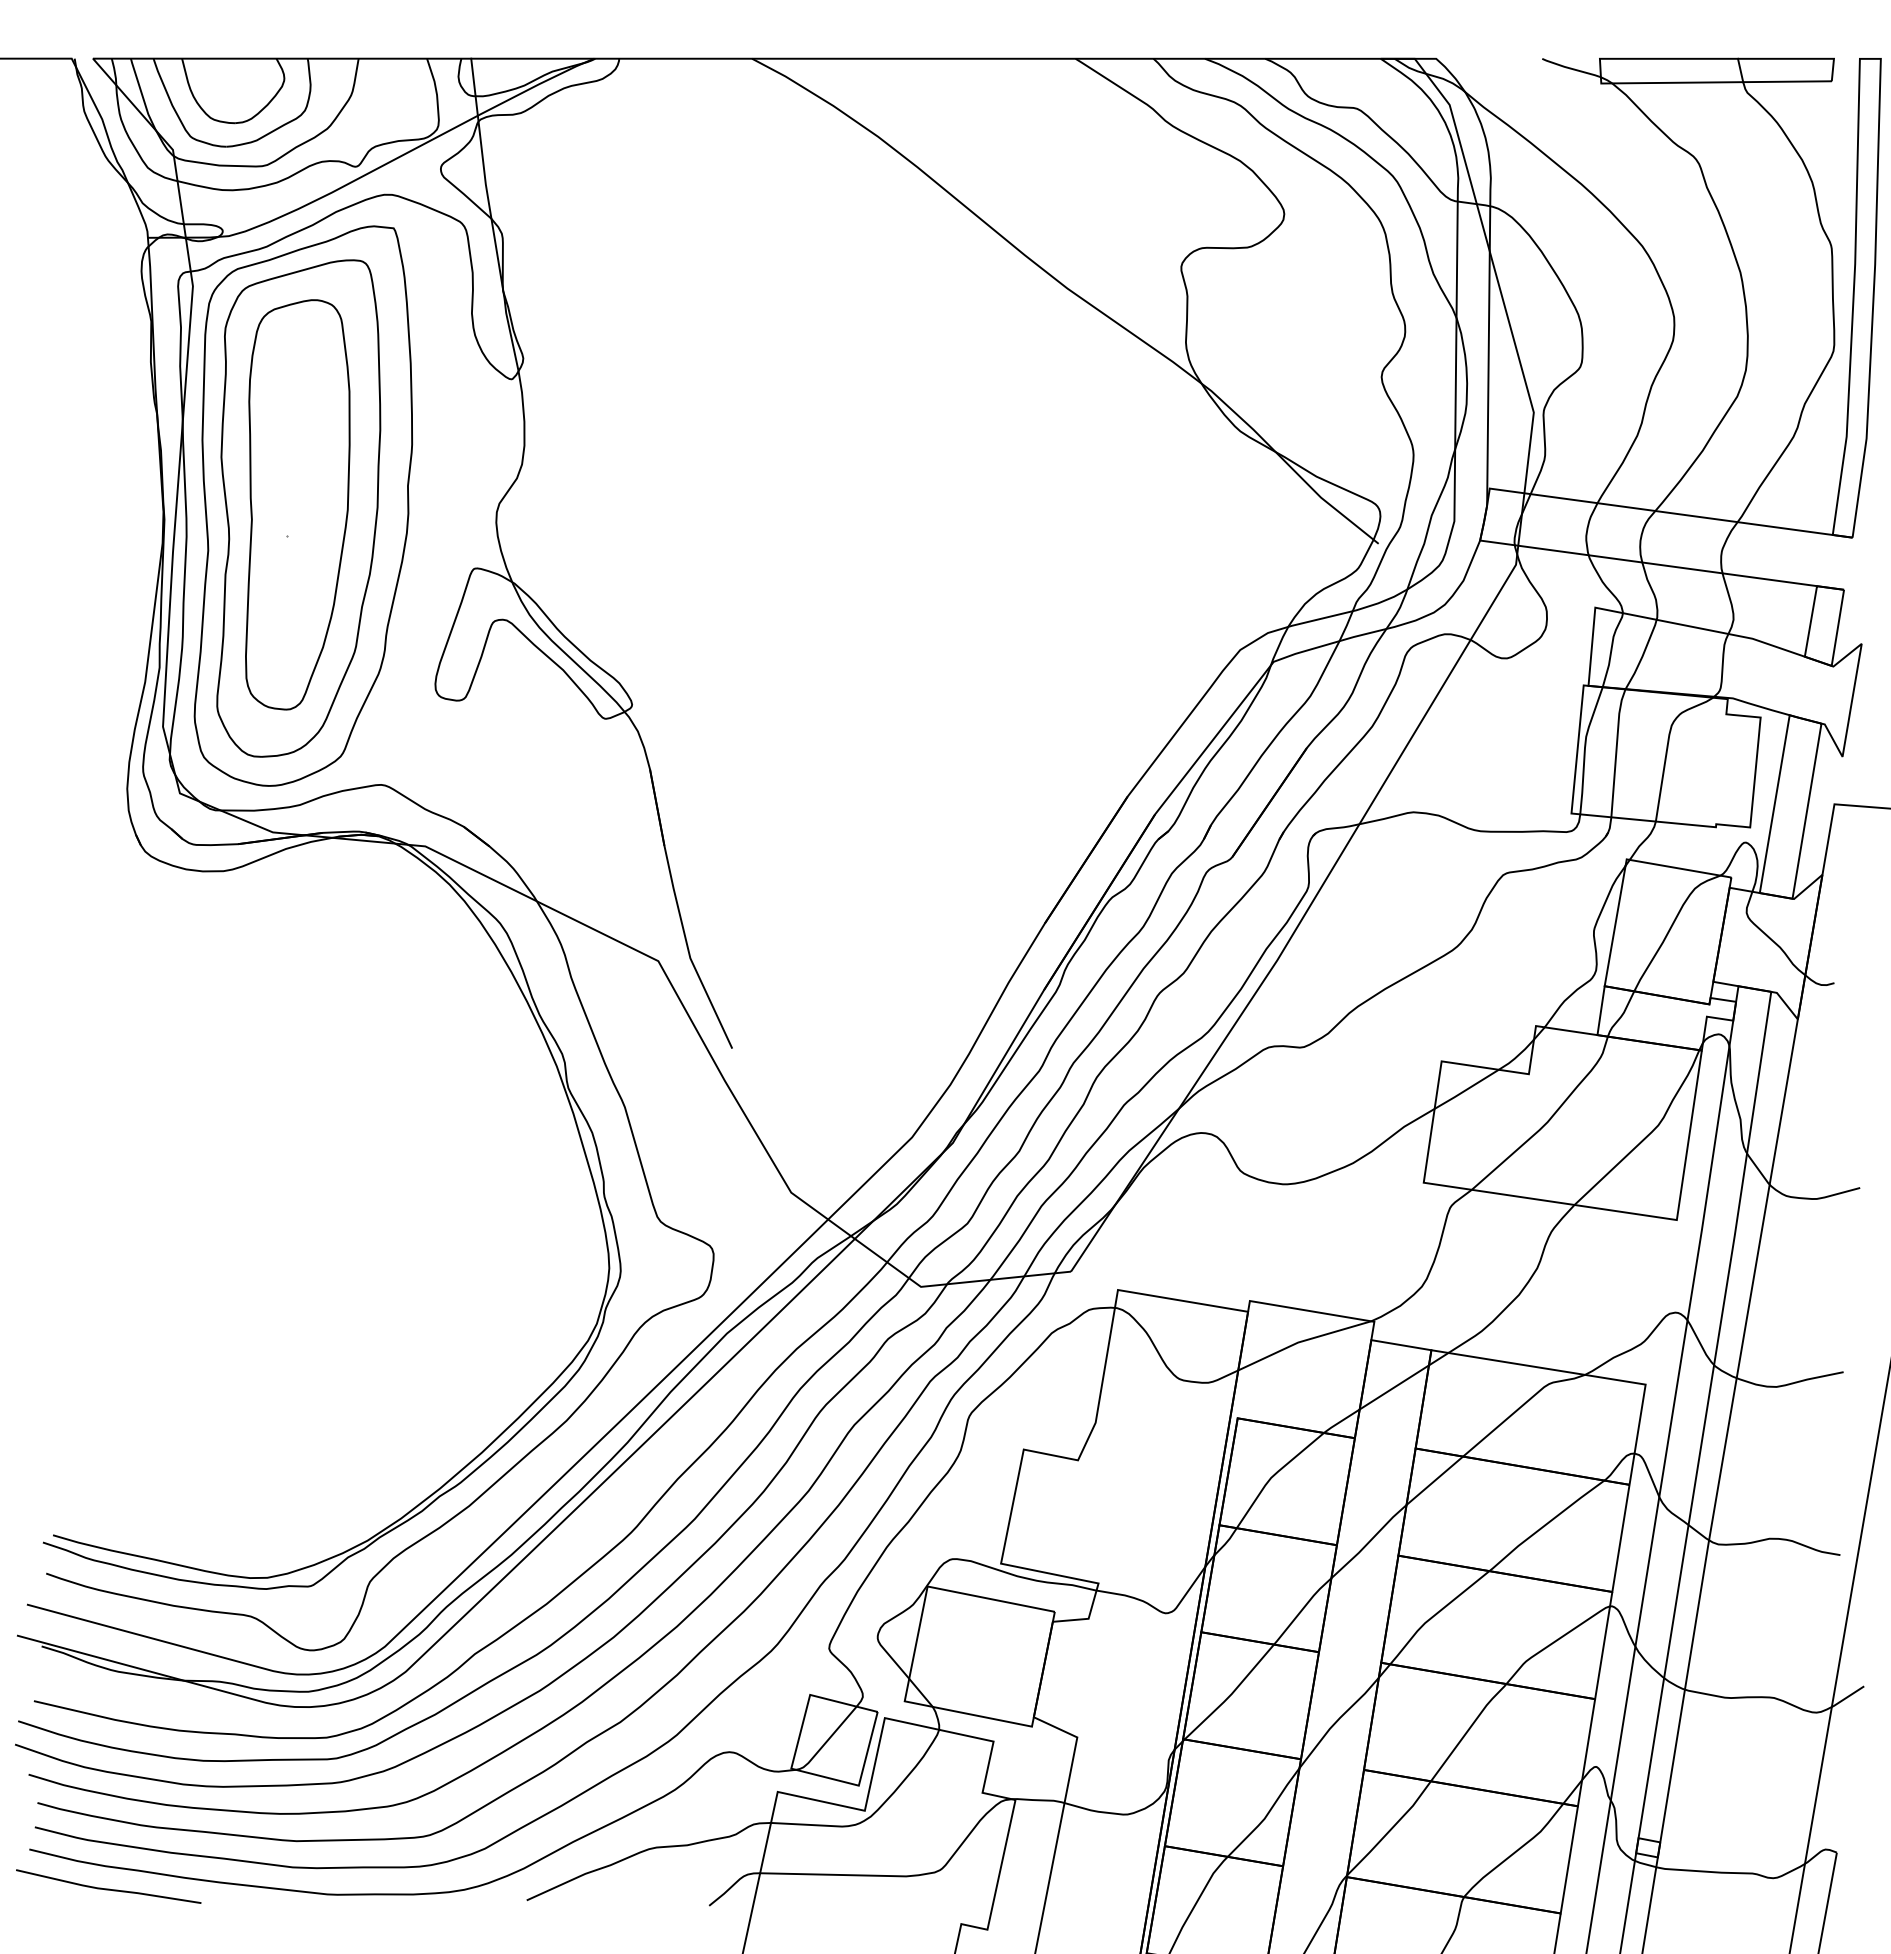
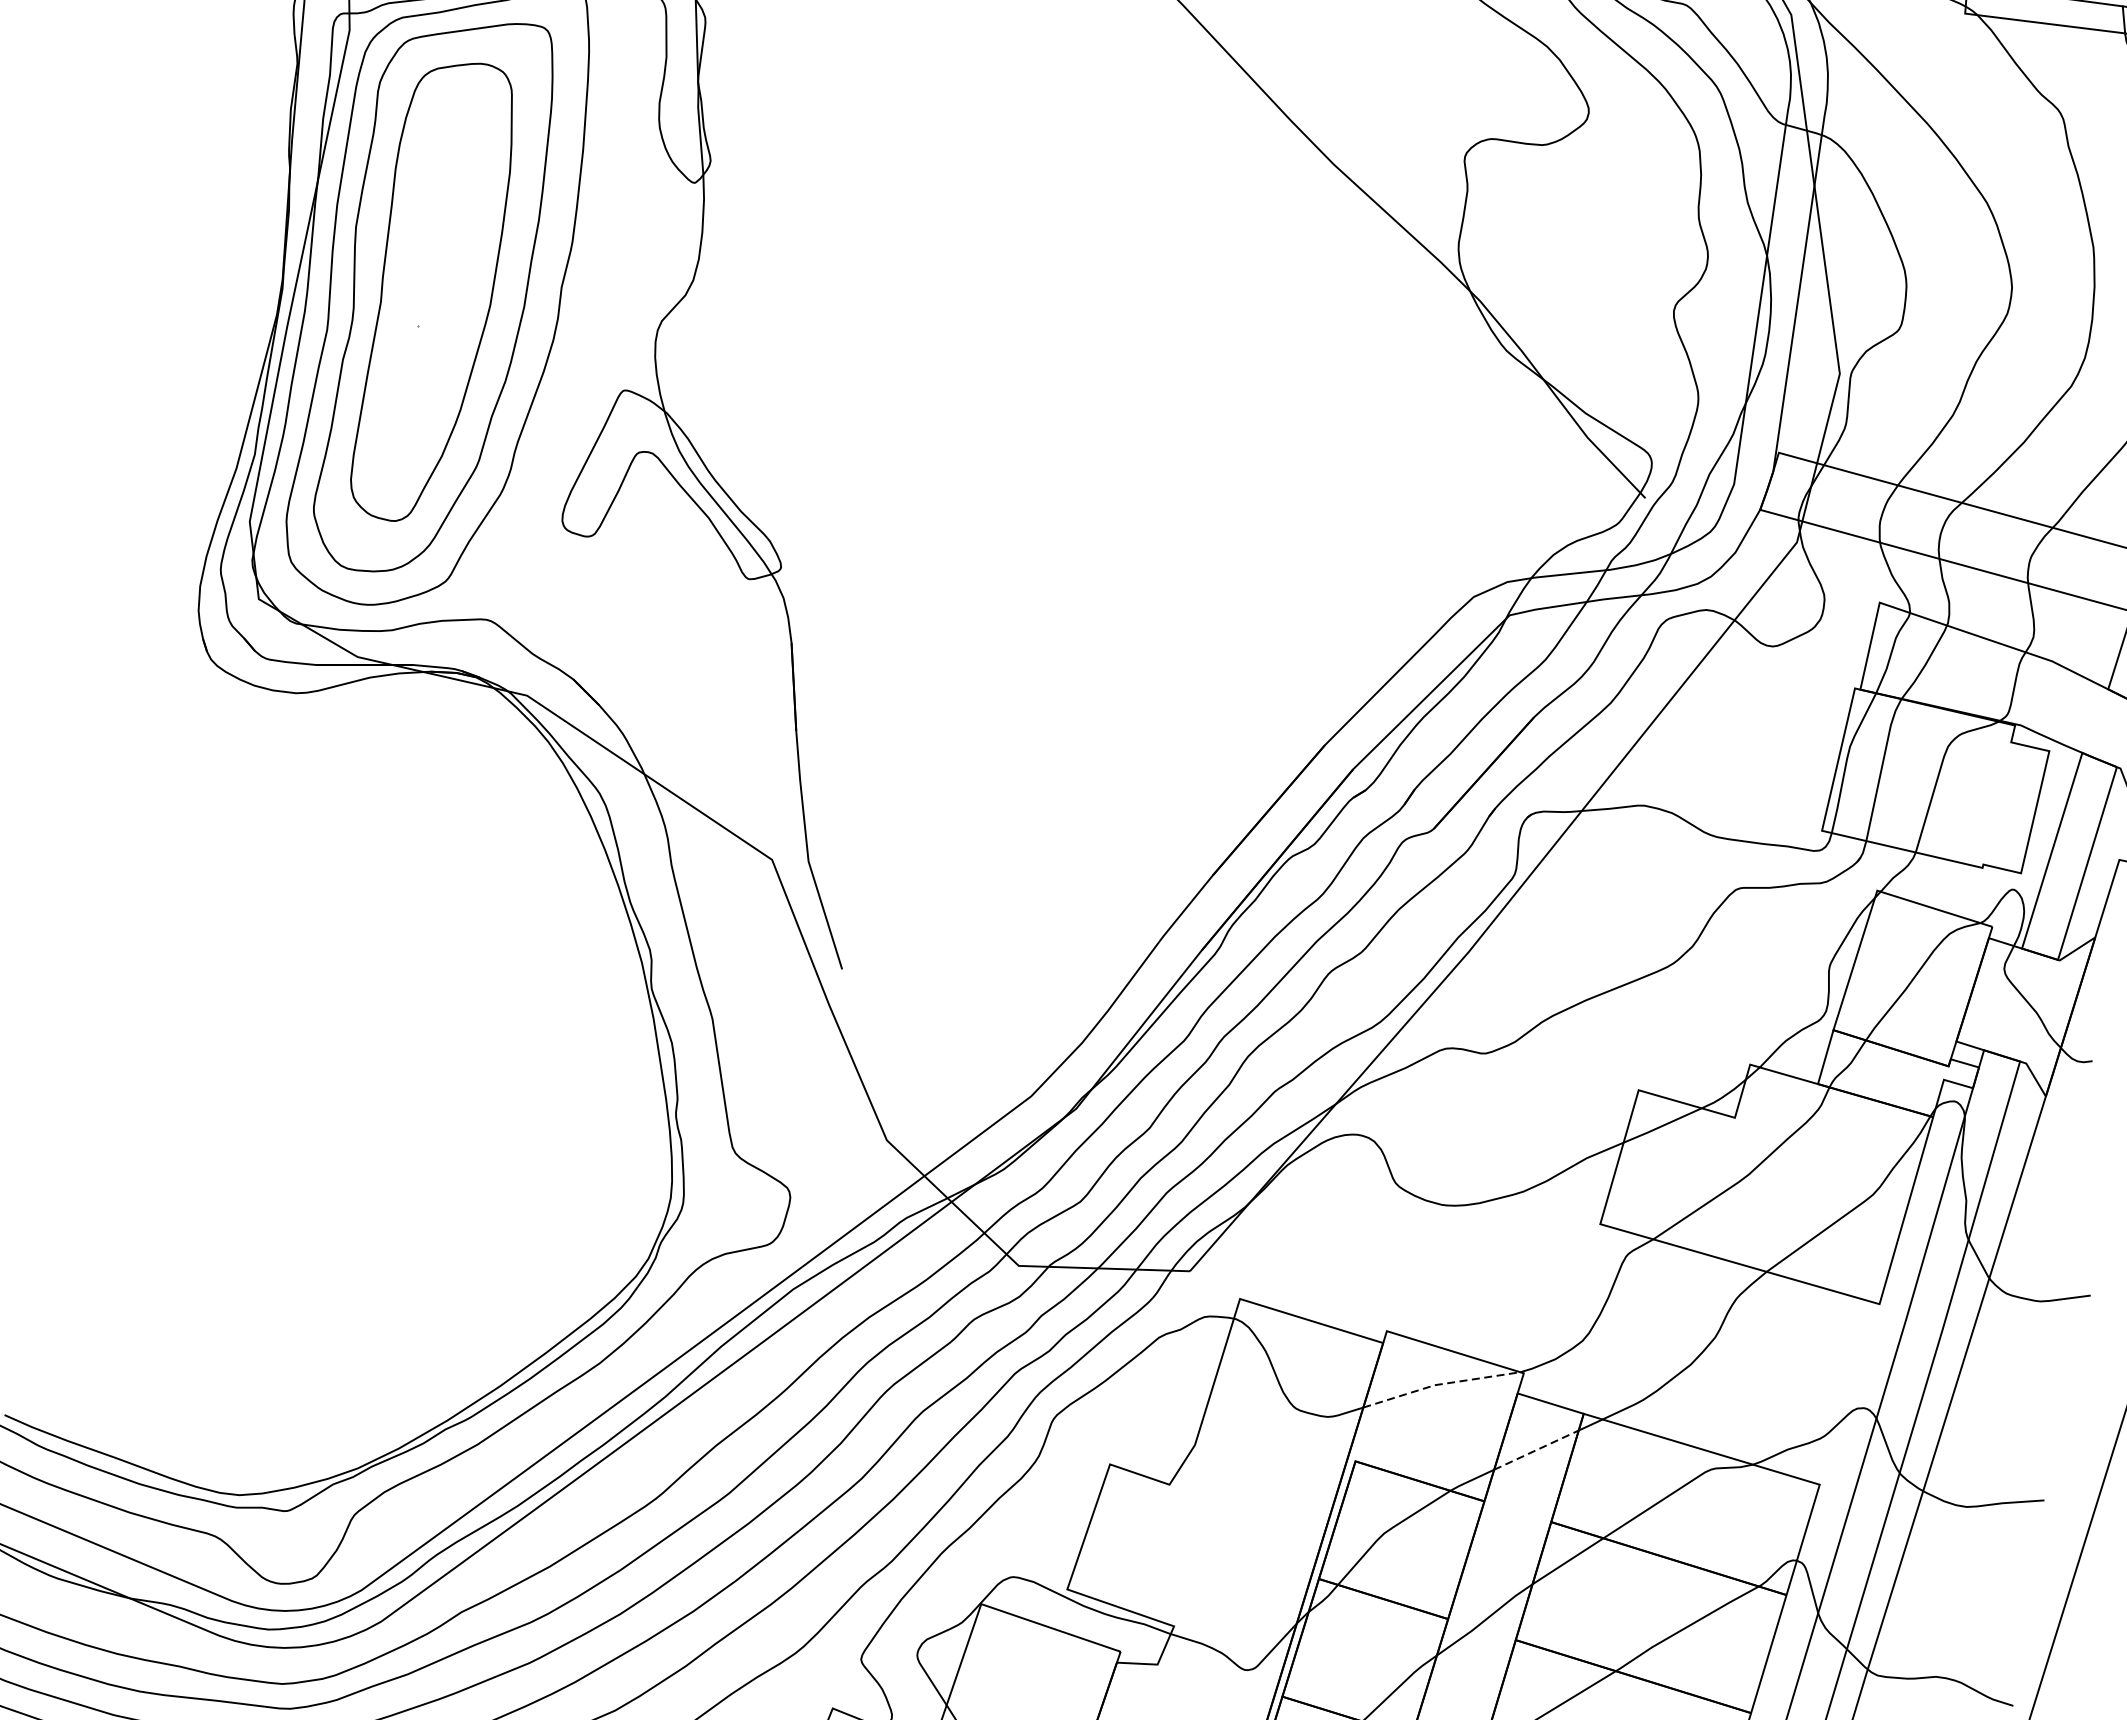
line: (1302, 1341) -> (1439, 1384), solid -> dashed
line: (1394, 1387) -> (1536, 1450), solid -> dashed

